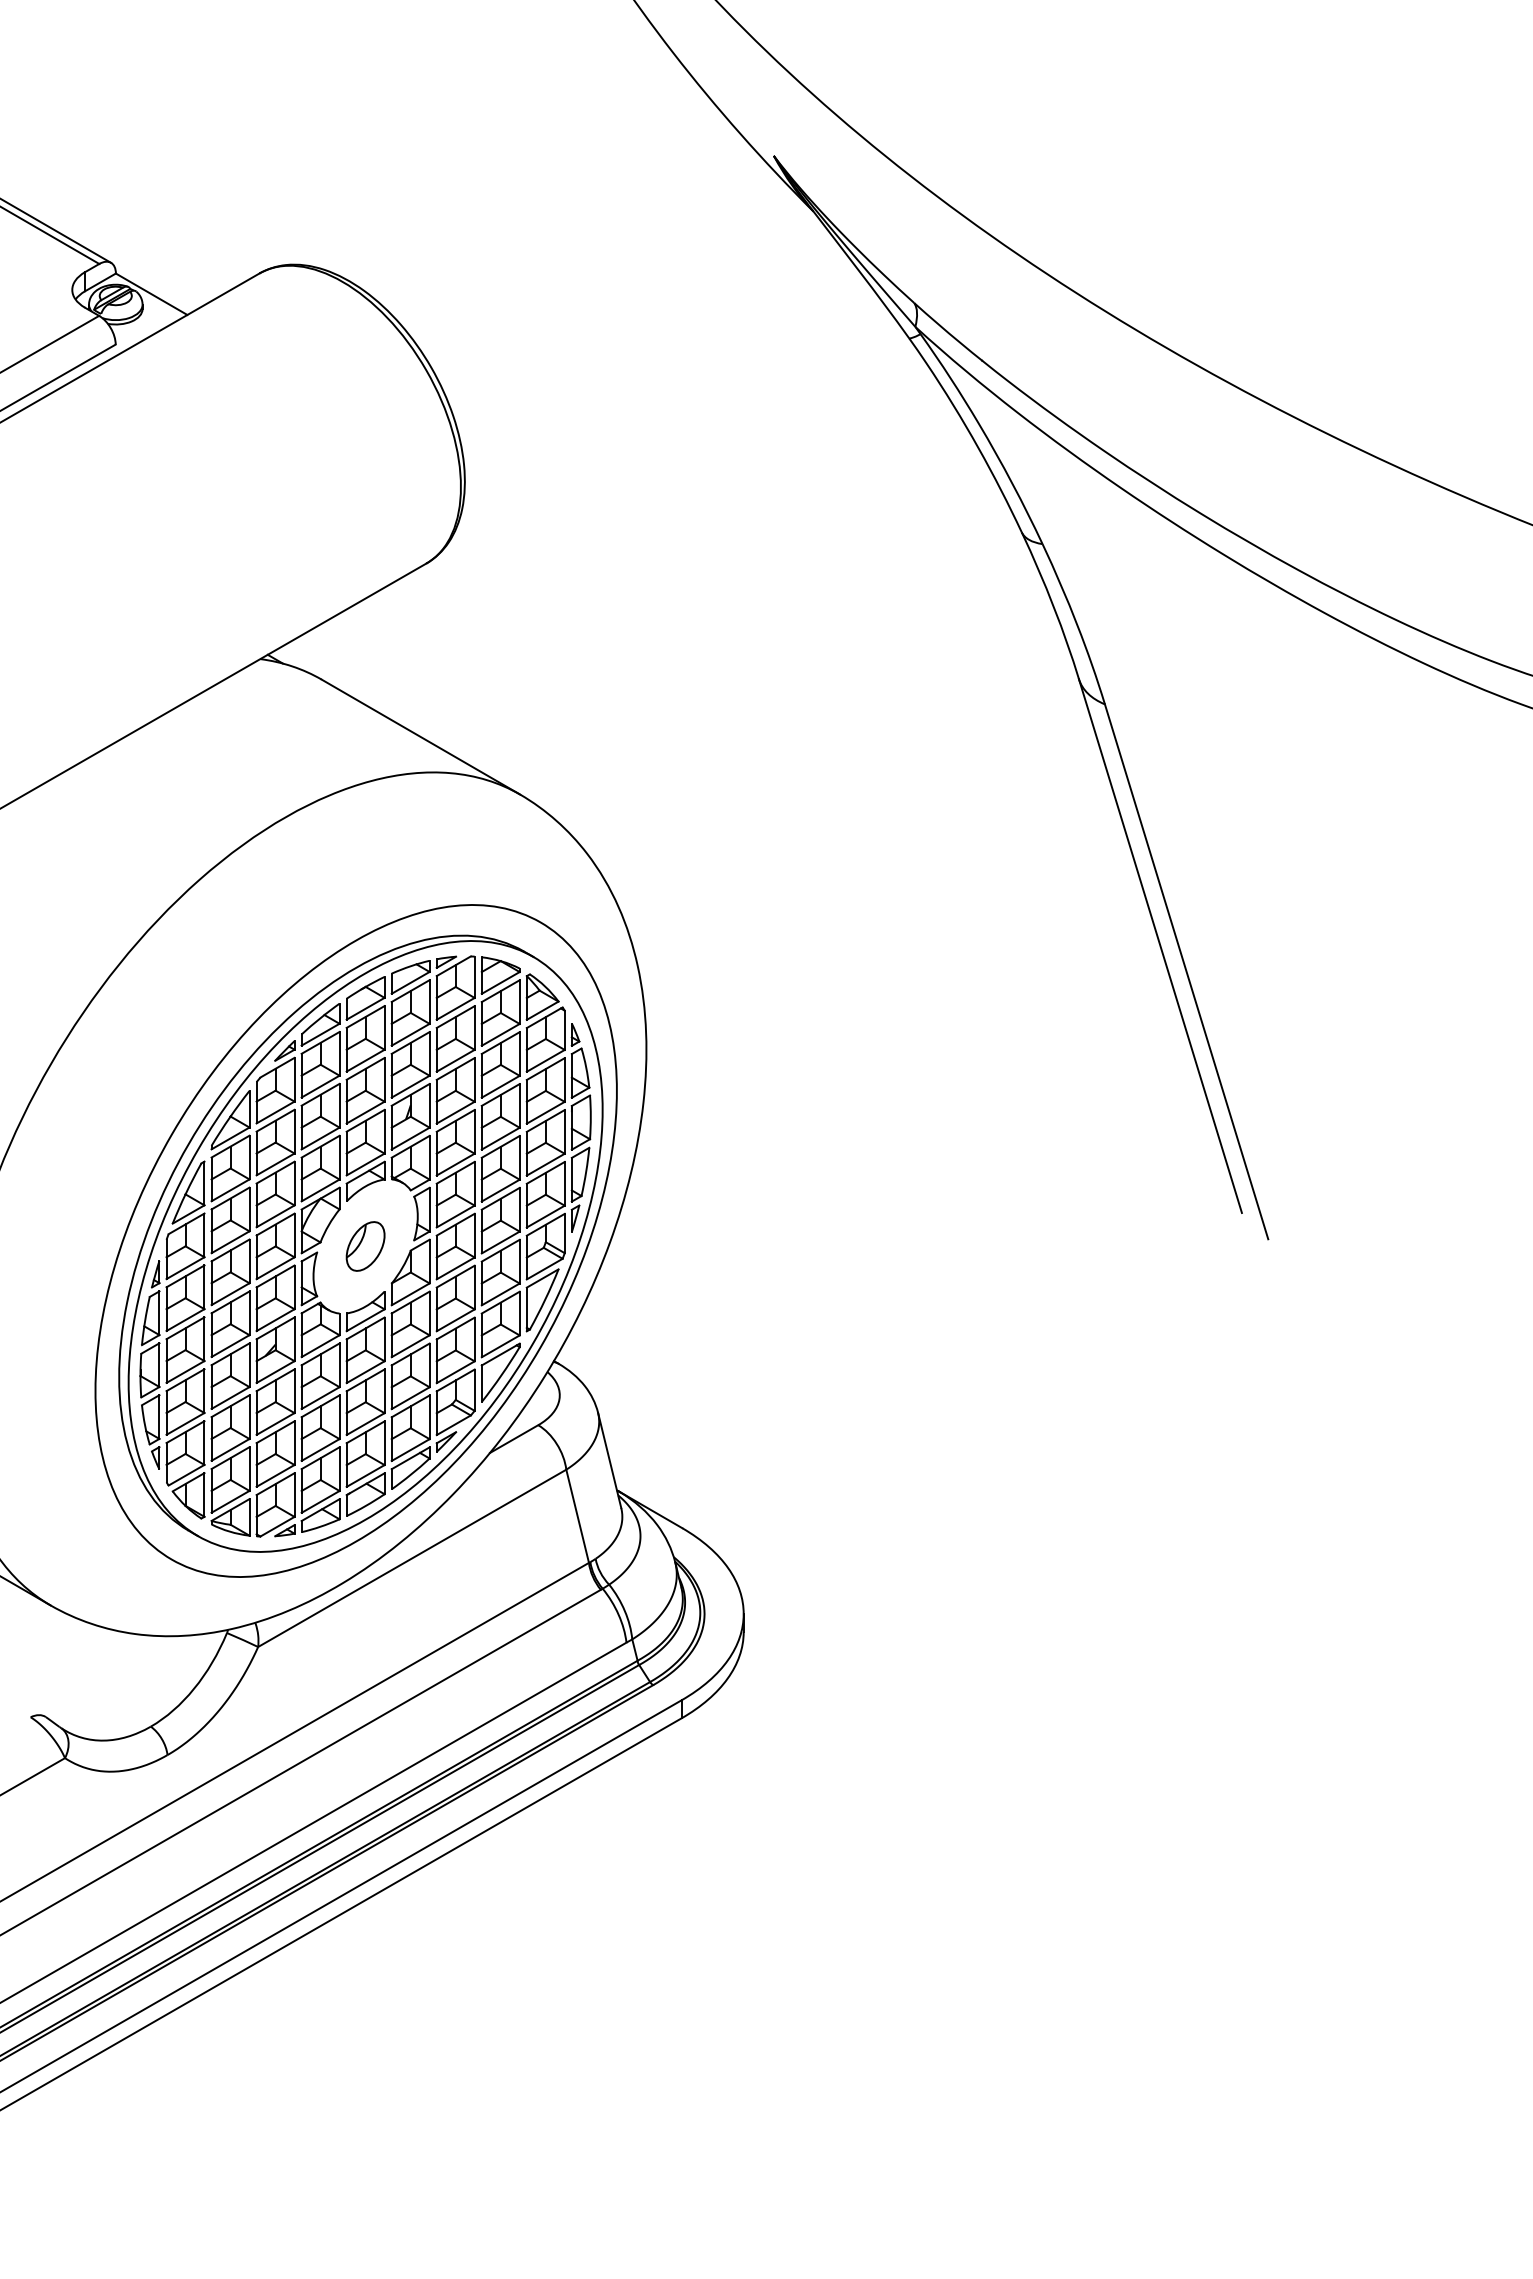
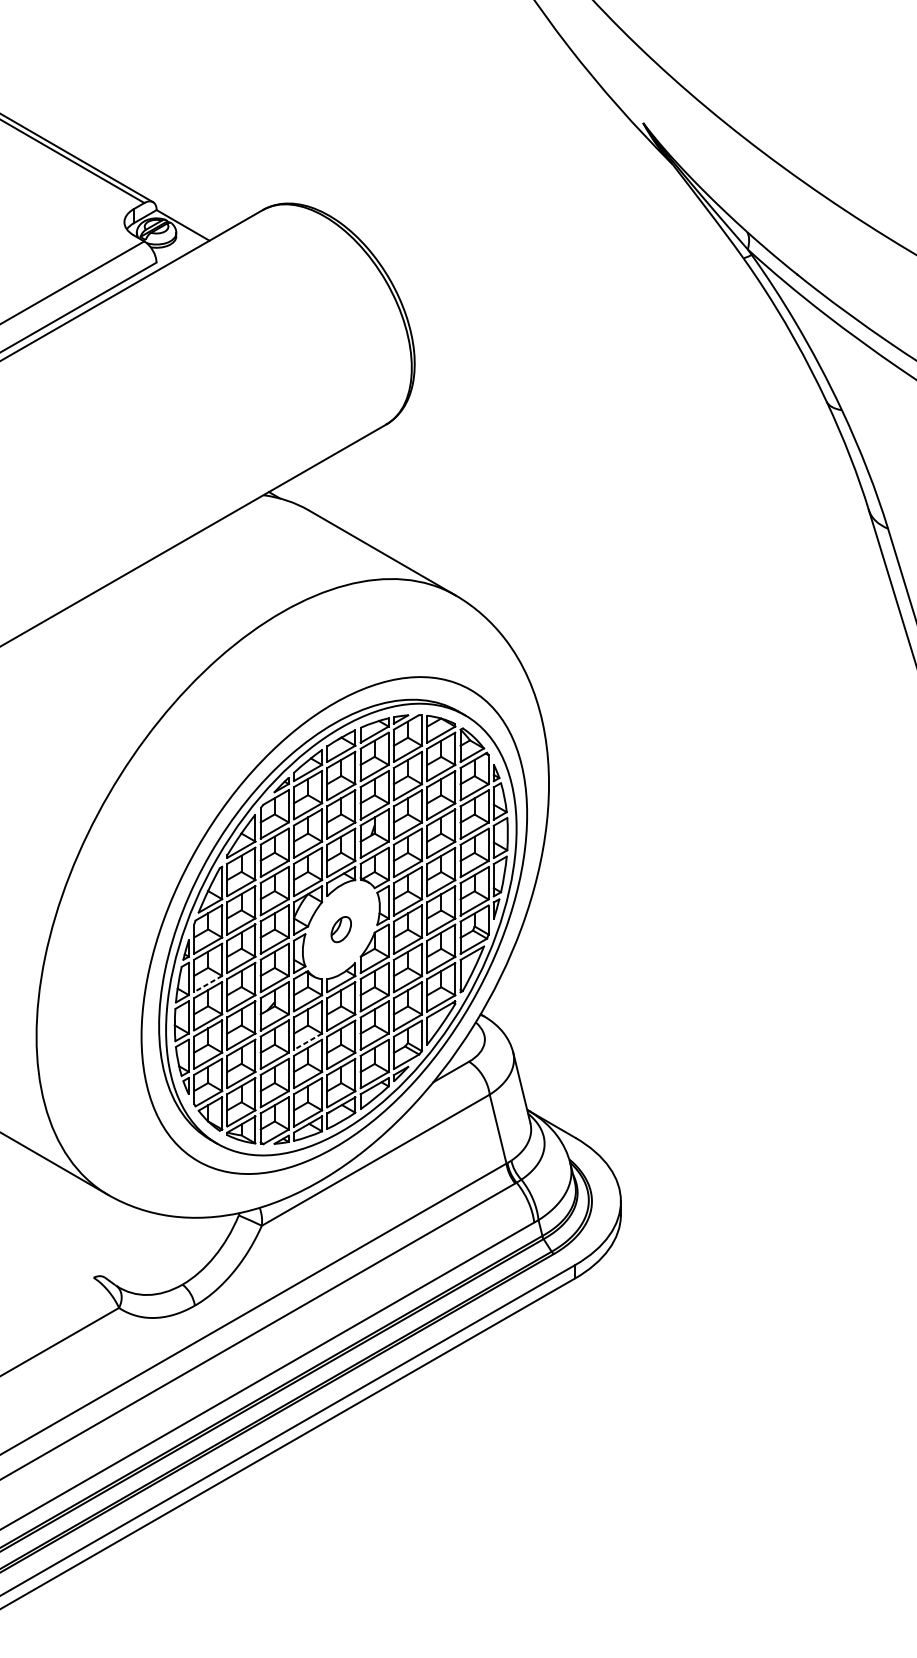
part: (365, 1246) -> (341, 929), size x0.7
line: (185, 1320) -> (208, 984), solid -> dashed
line: (320, 1398) -> (307, 1042), solid -> dashed

